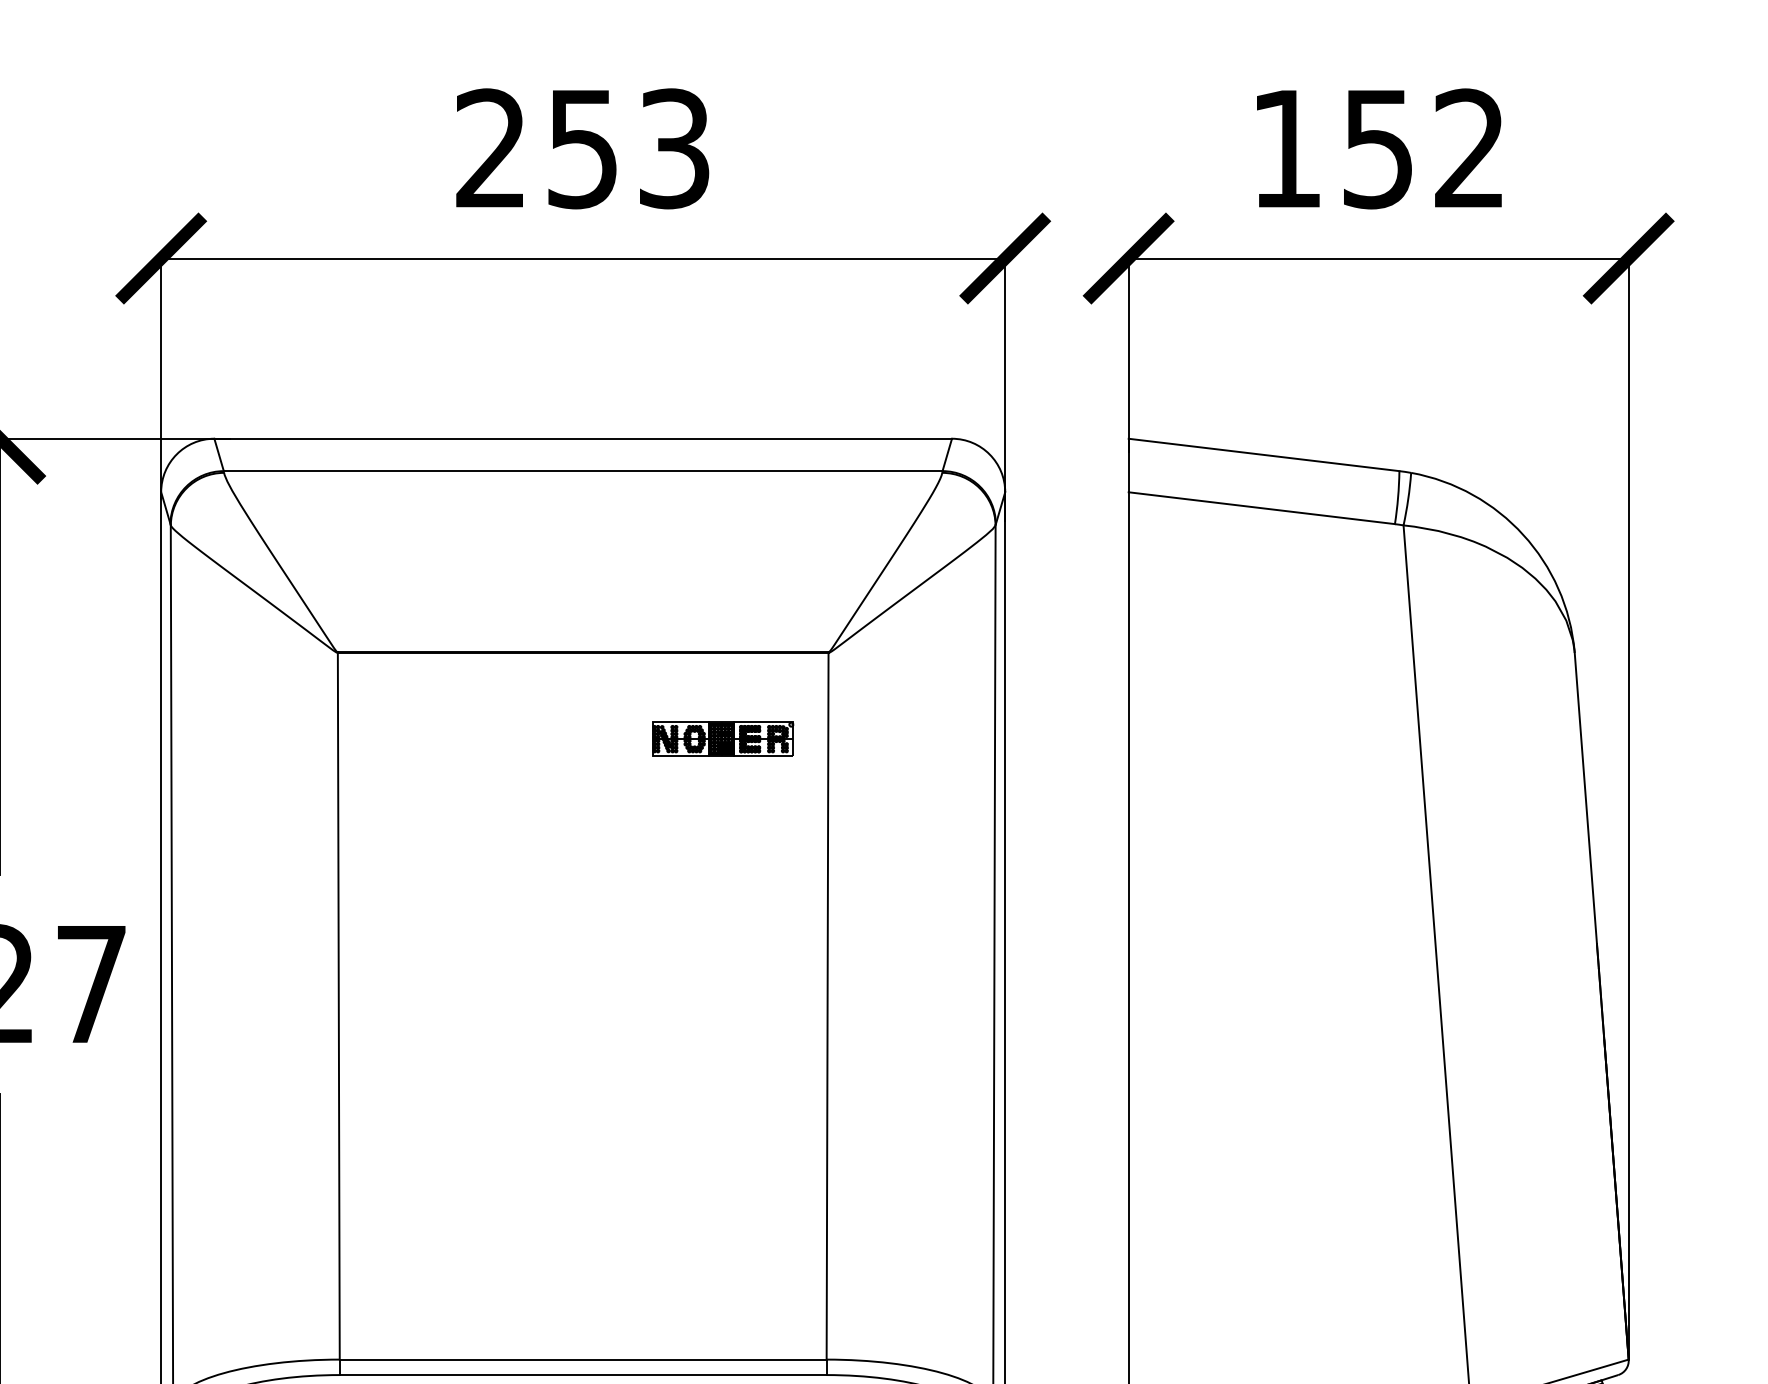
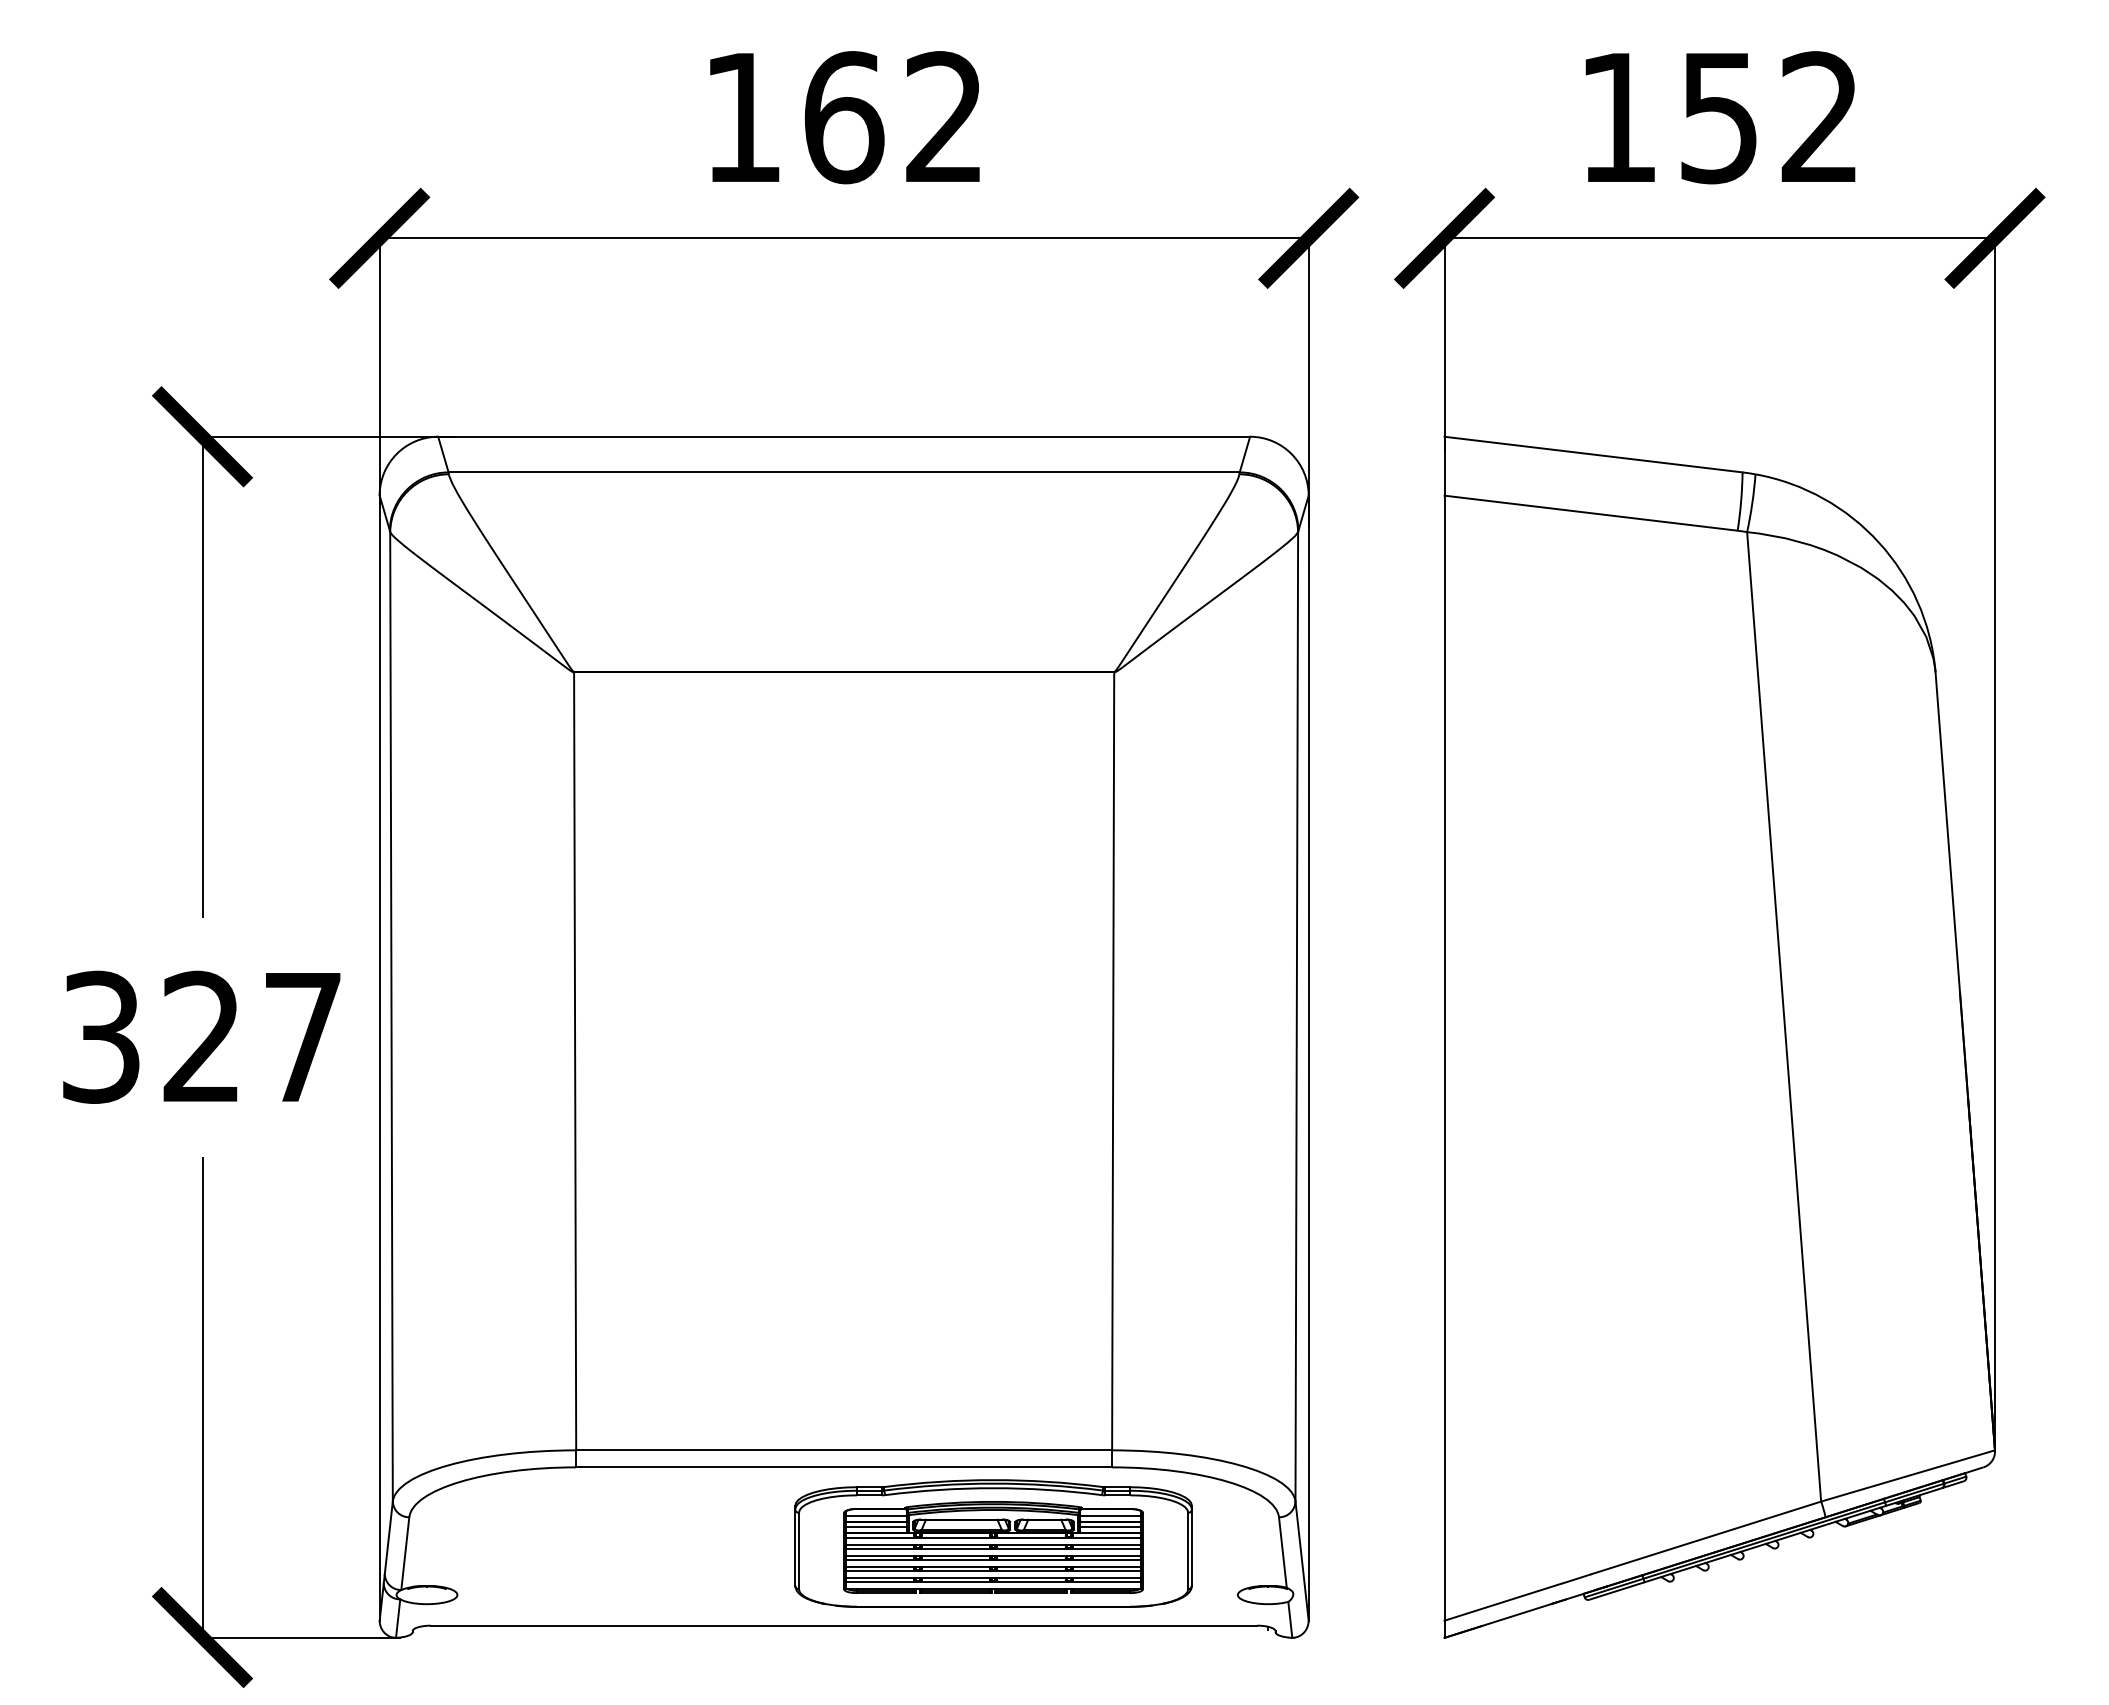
text: (582, 148) -> (843, 117), 253 -> 162
part: (723, 739) -> (998, 767), removed

